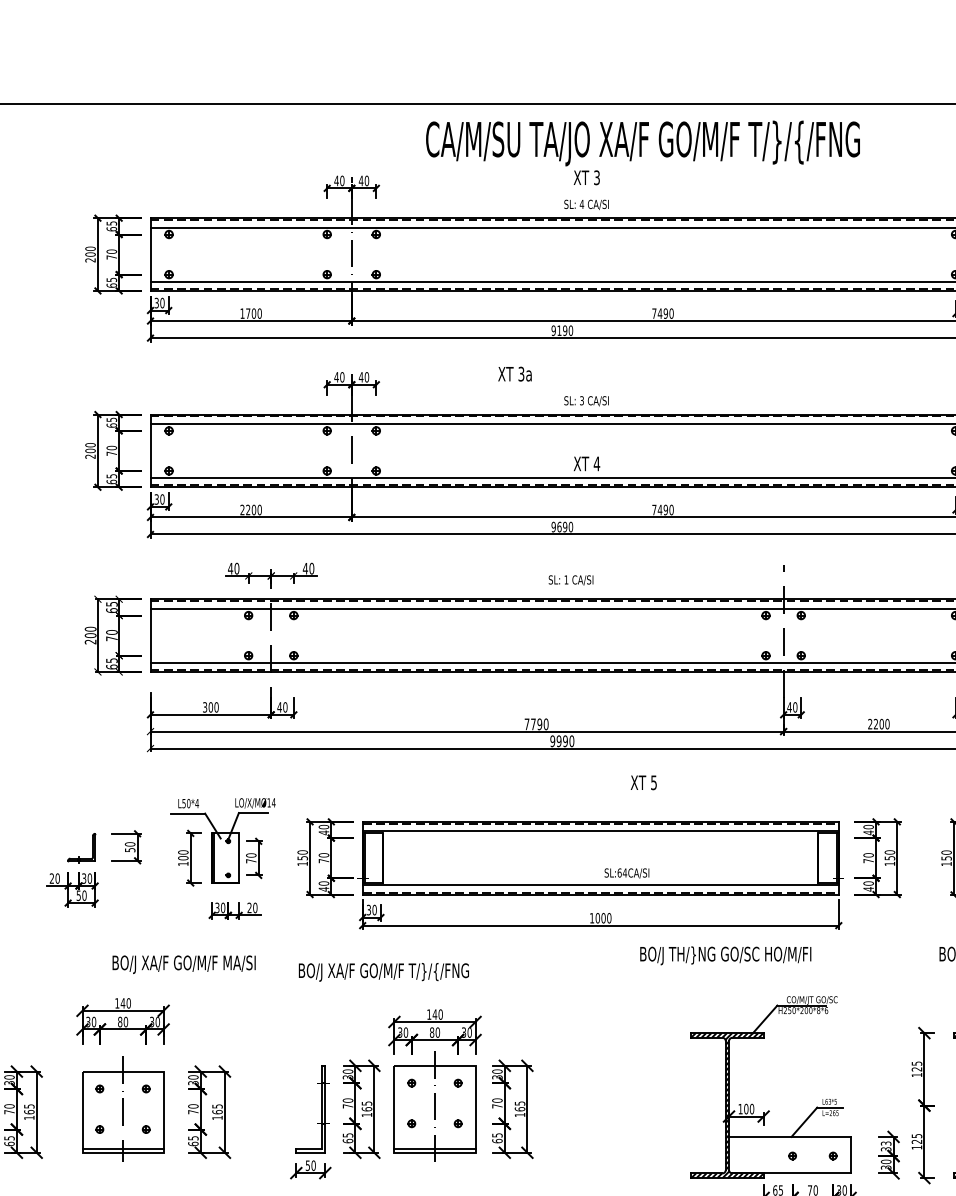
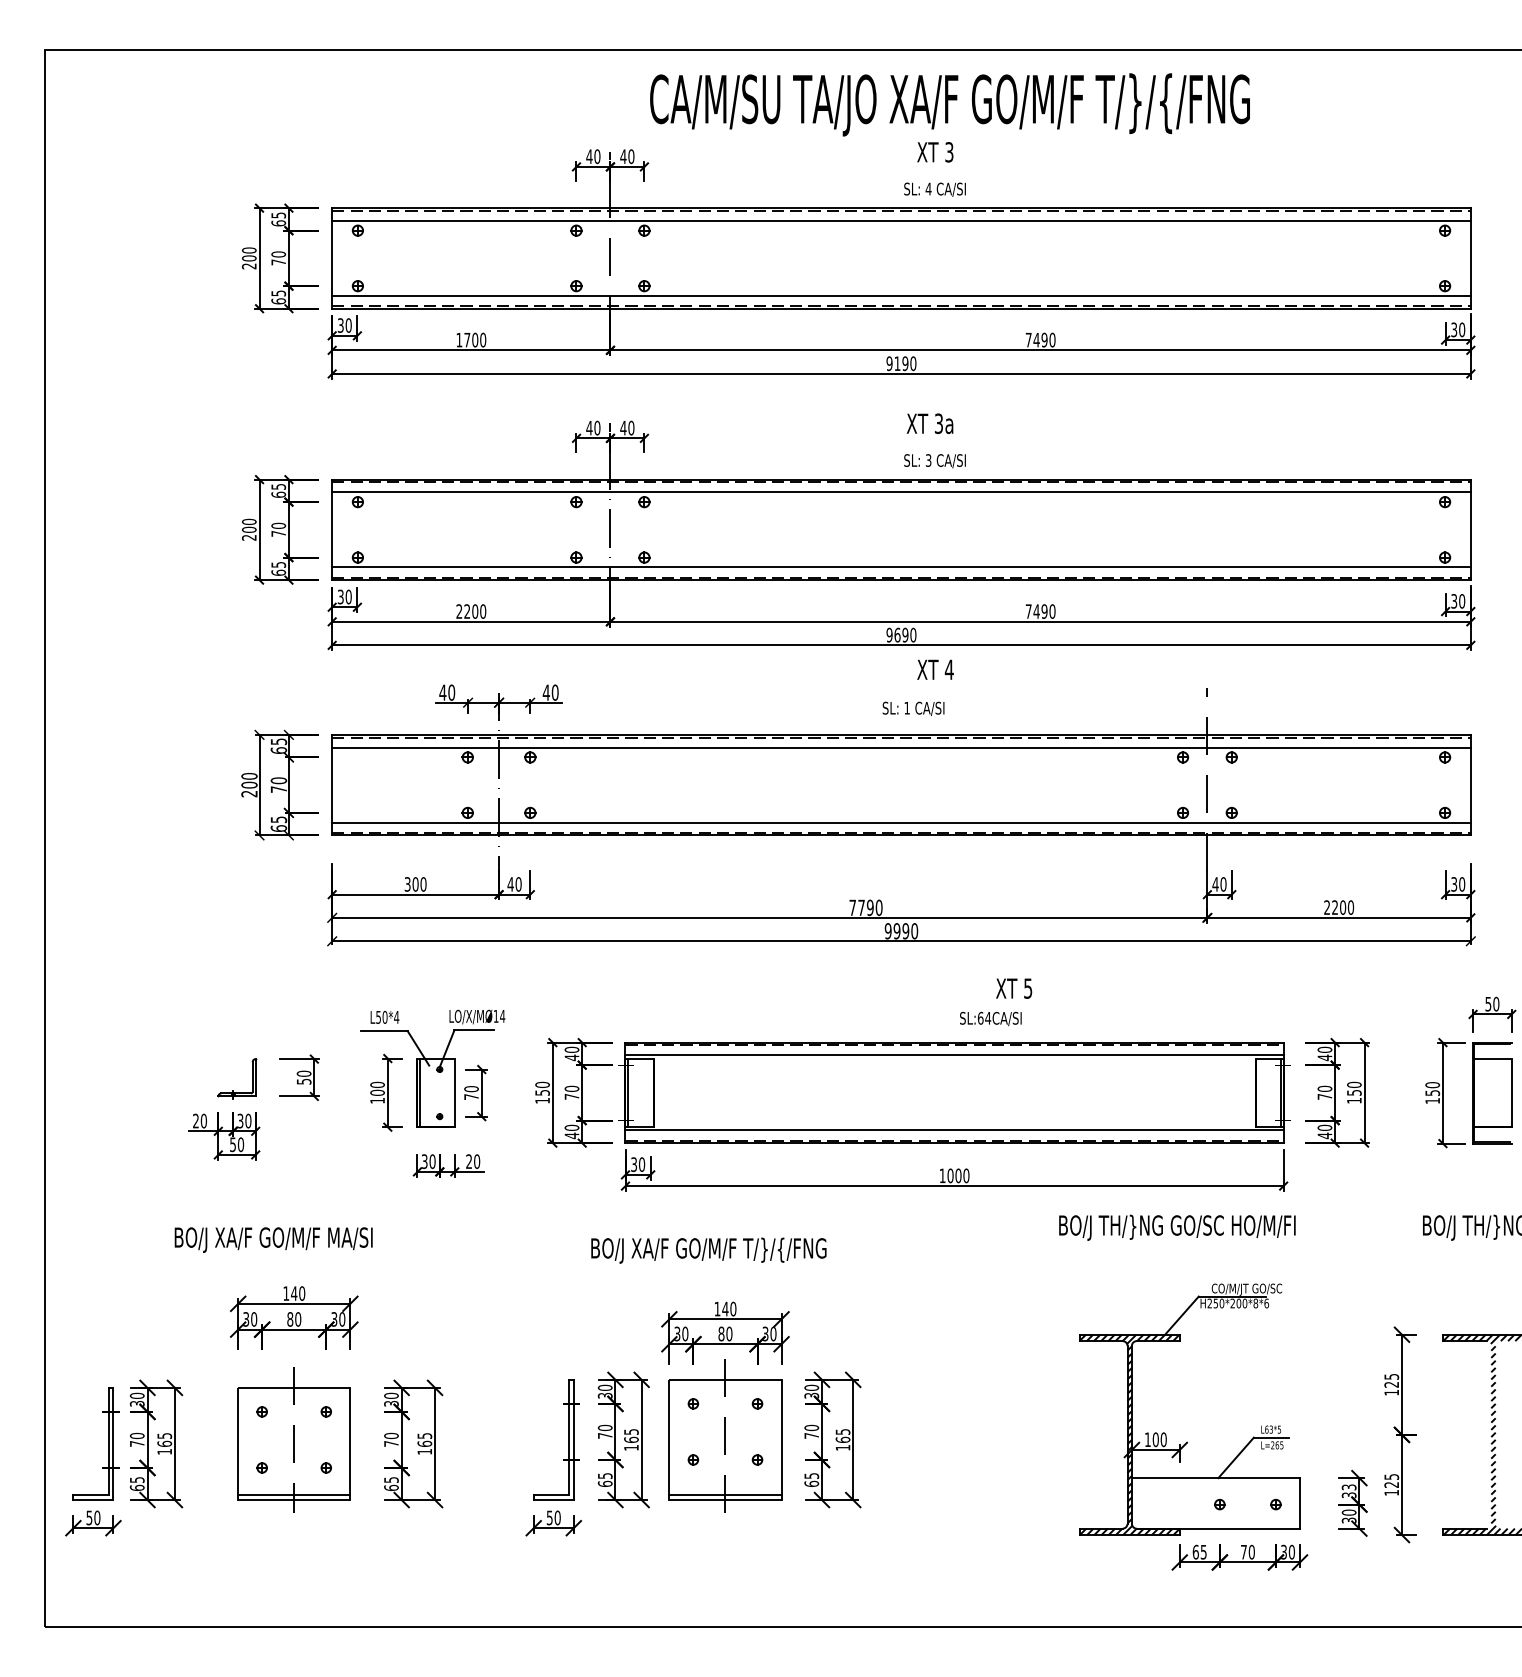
text: (642, 143) -> (949, 104), moved
text: (514, 373) -> (929, 423), moved
text: (586, 463) -> (935, 669), moved
text: (626, 873) -> (990, 1018), moved
text: (725, 955) -> (1177, 1227), moved
text: (184, 964) -> (273, 1239), moved
text: (383, 972) -> (708, 1250), moved

